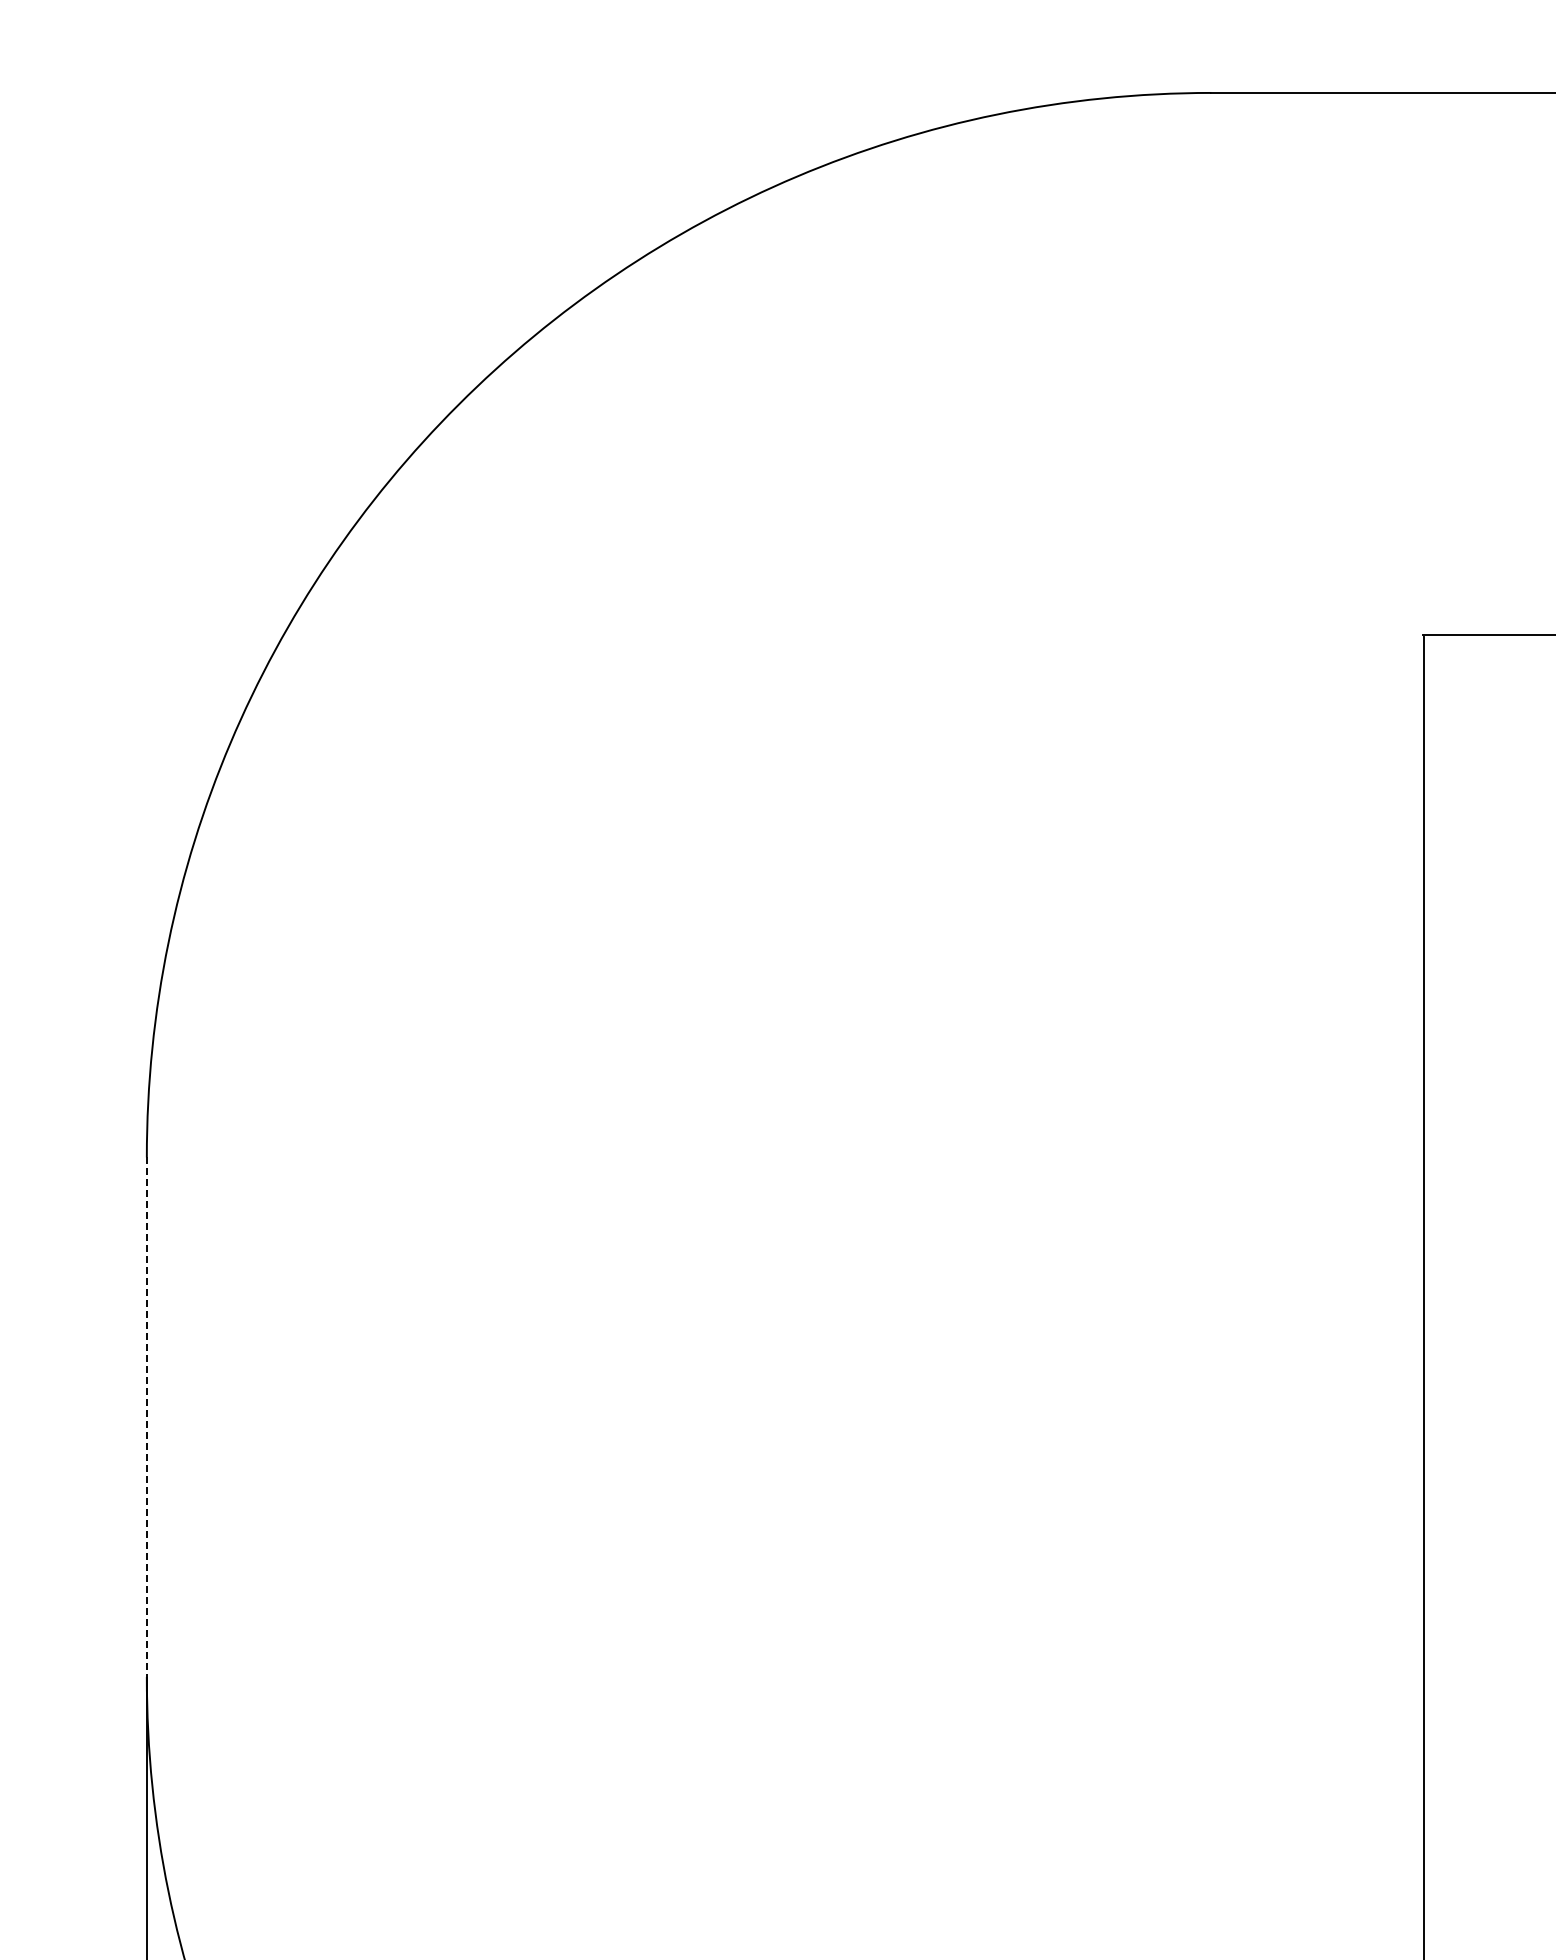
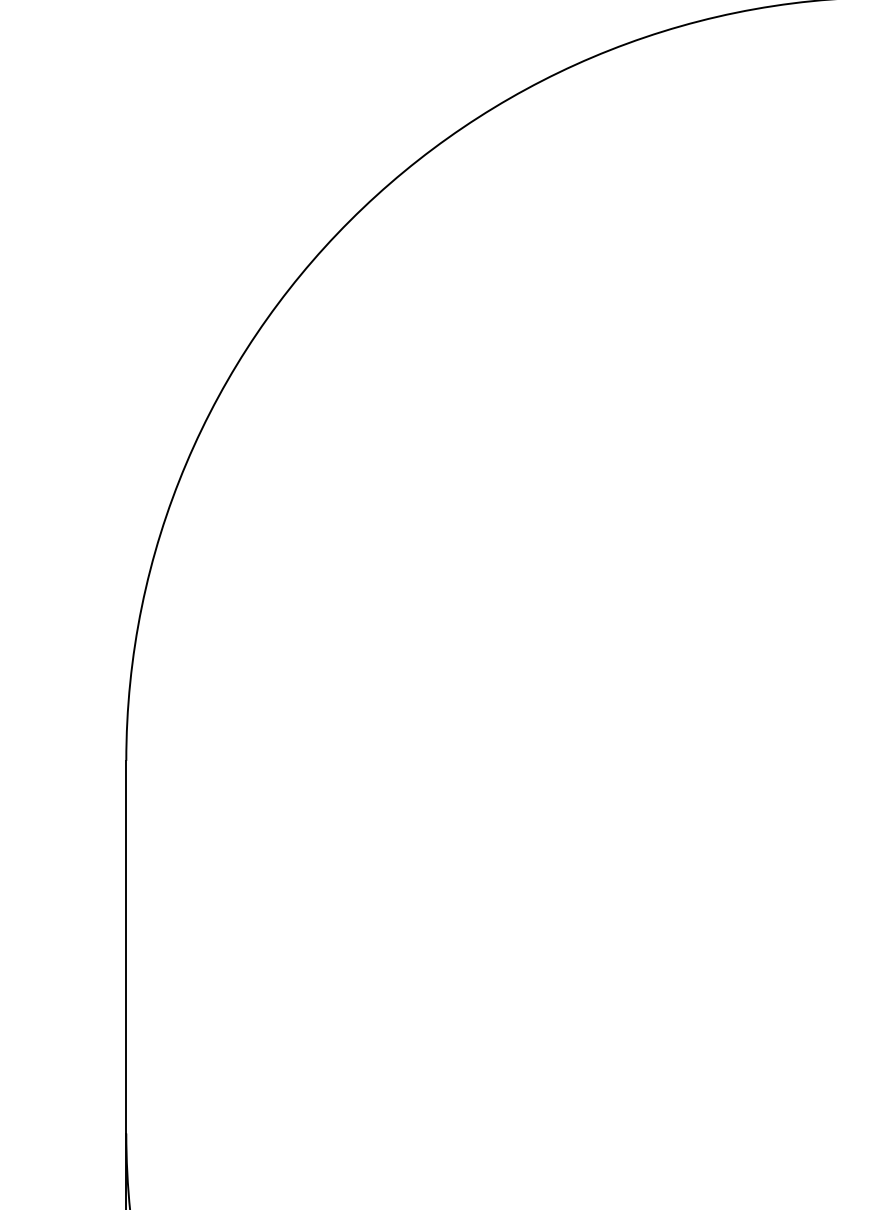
line: (146, 1417) -> (126, 947), dashed -> solid

